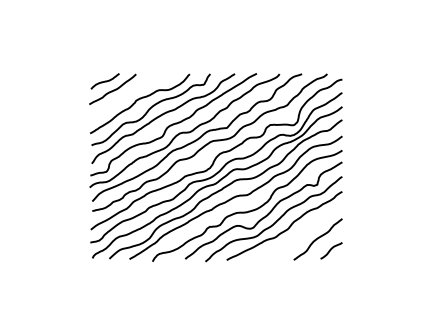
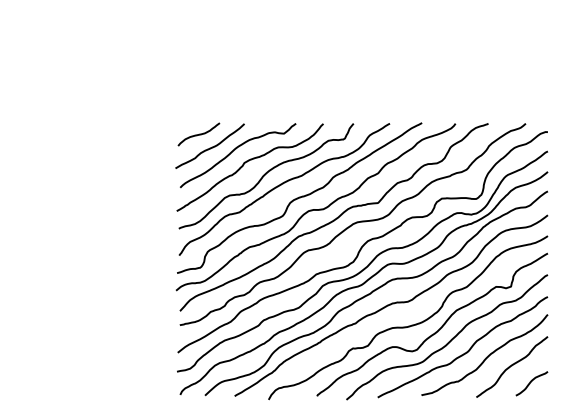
curve: (129, 92) -> (234, 150), added
curve: (300, 232) -> (486, 356), added

